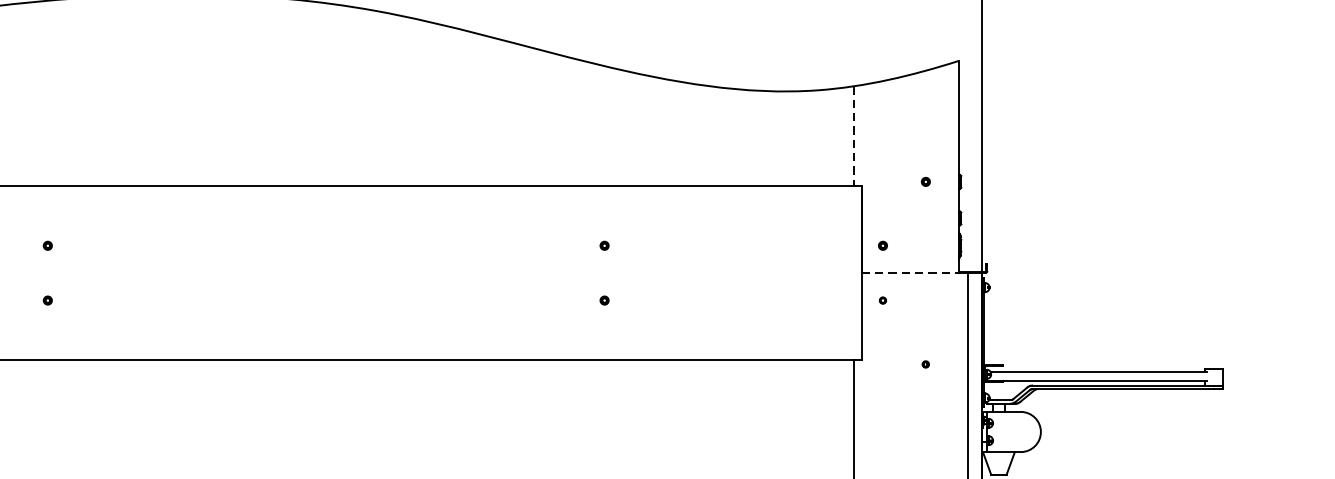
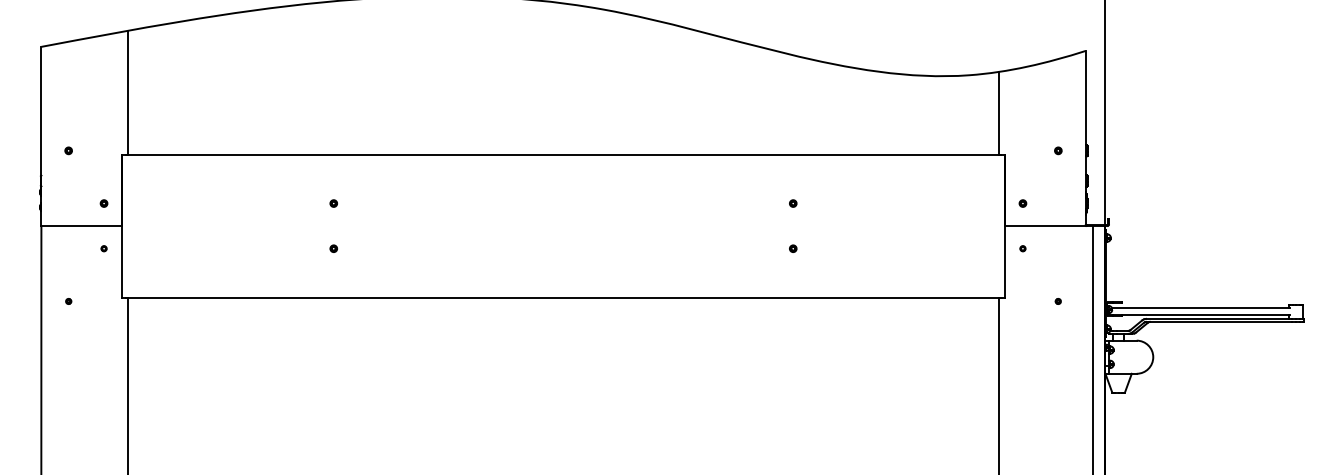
line: (854, 136) -> (999, 113), dashed -> solid
line: (911, 273) -> (1046, 226), dashed -> solid

